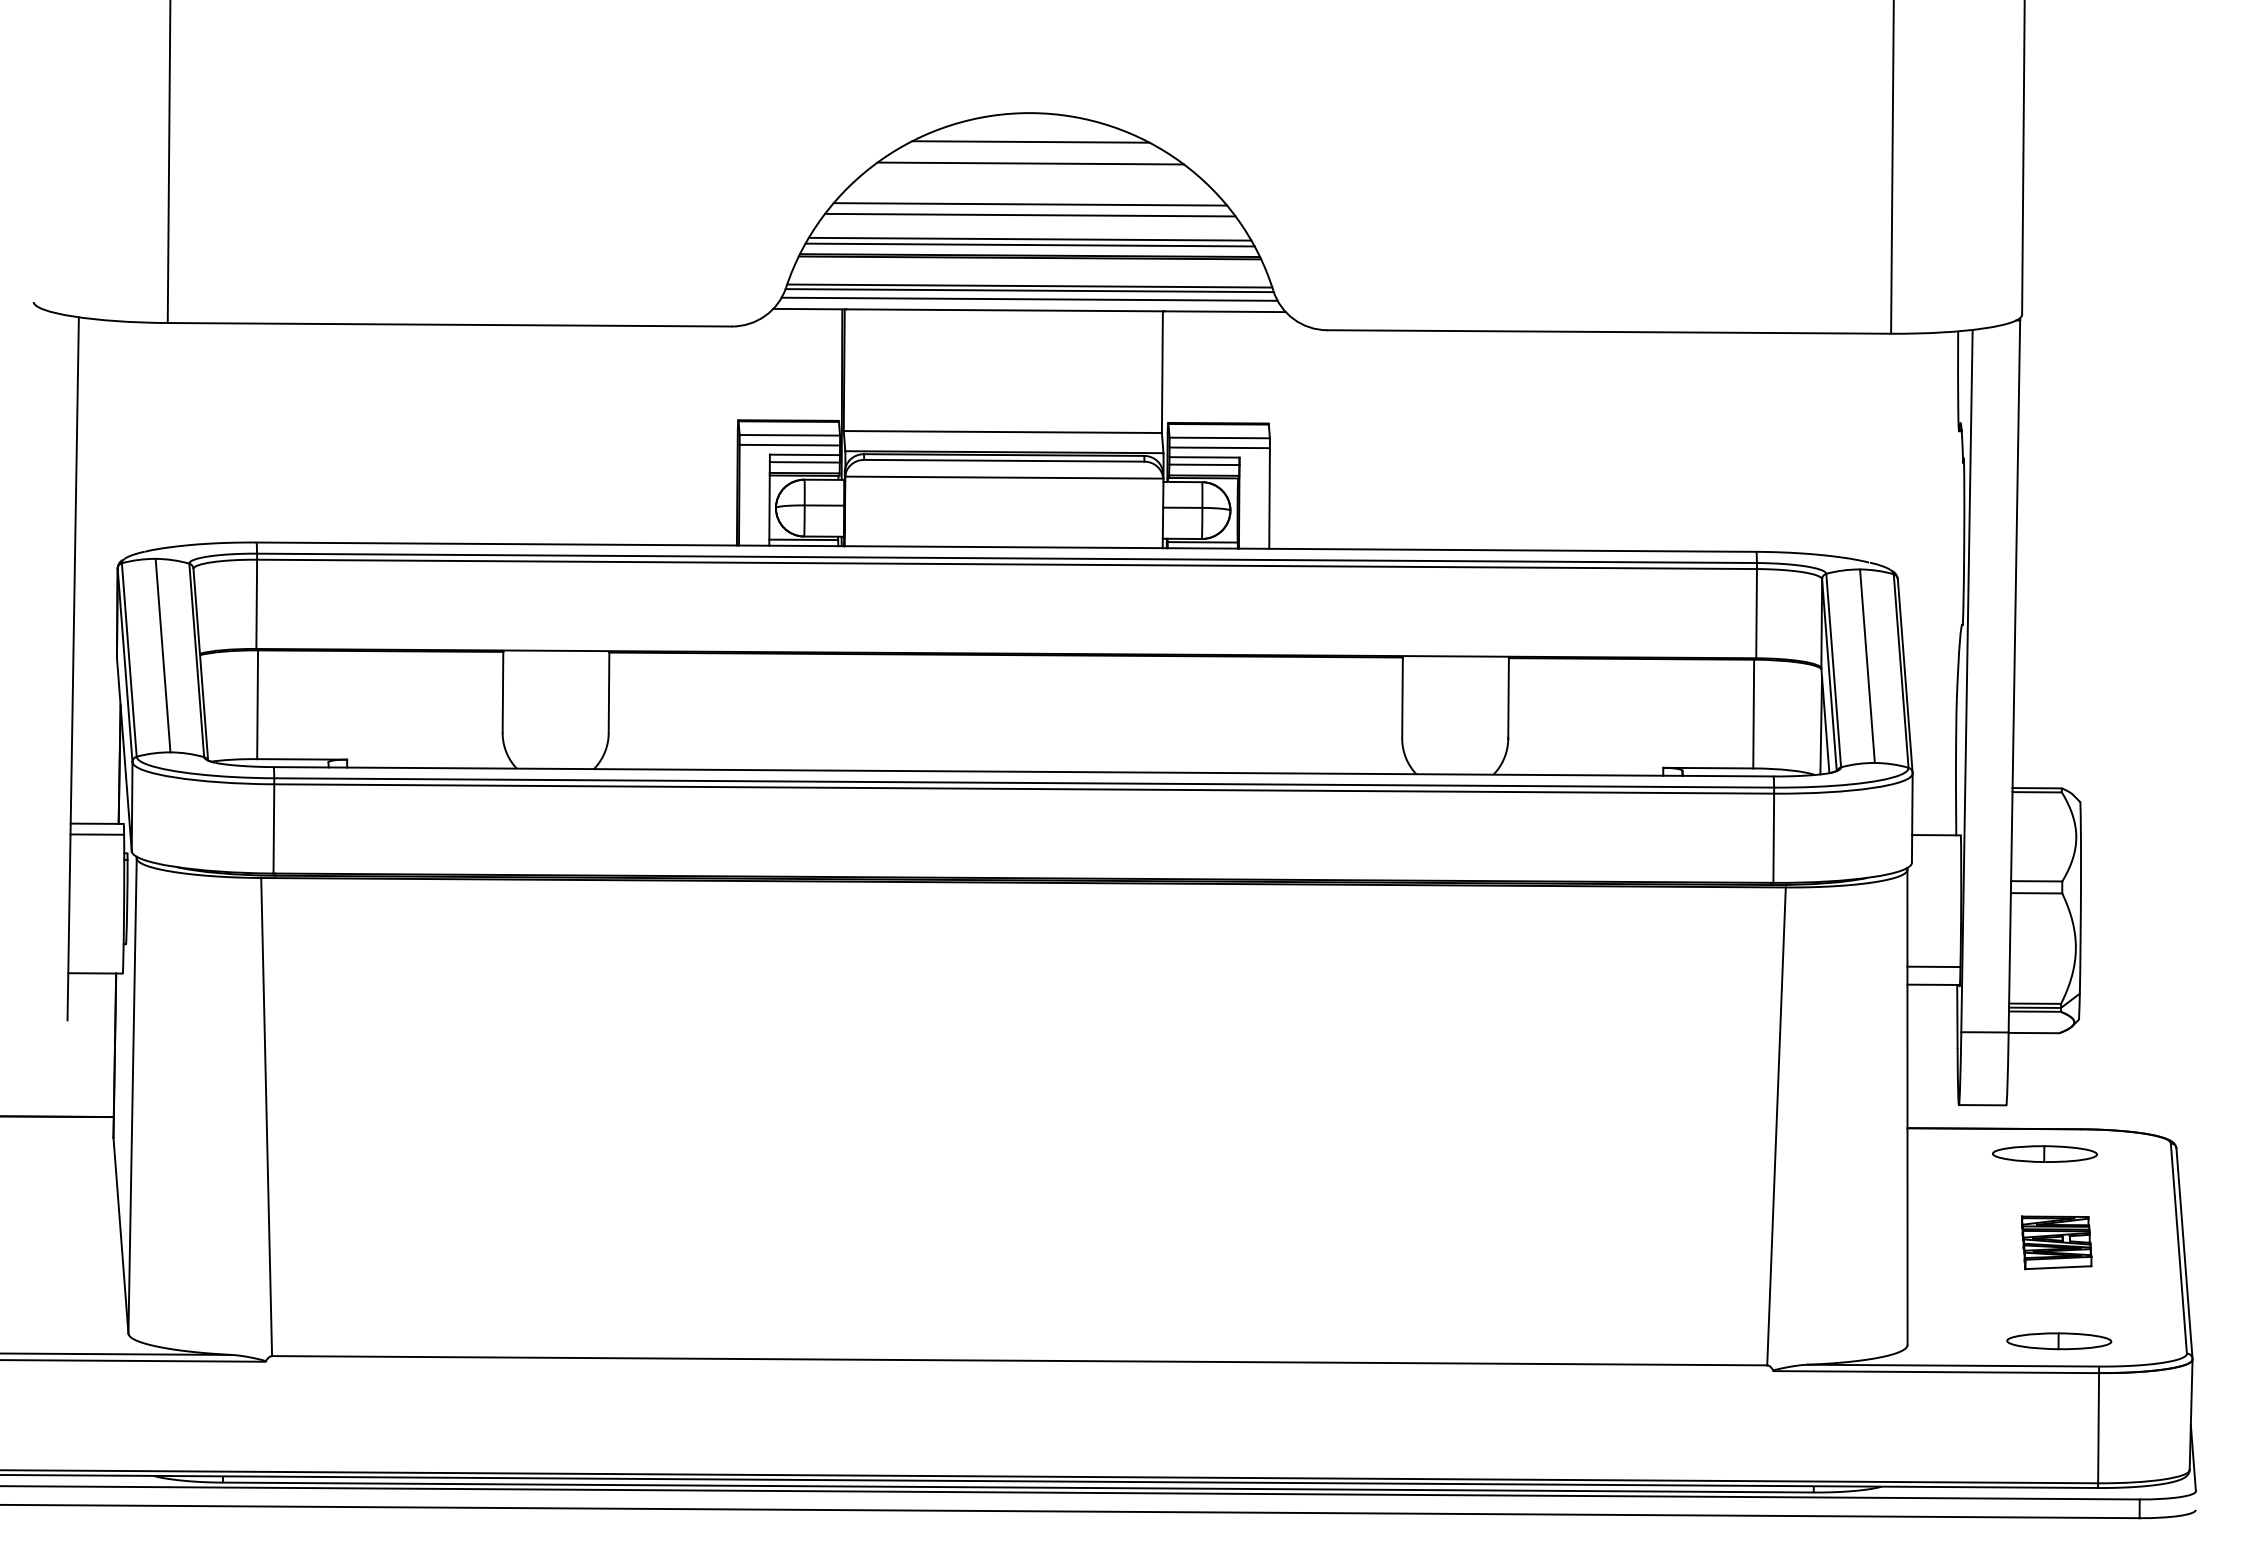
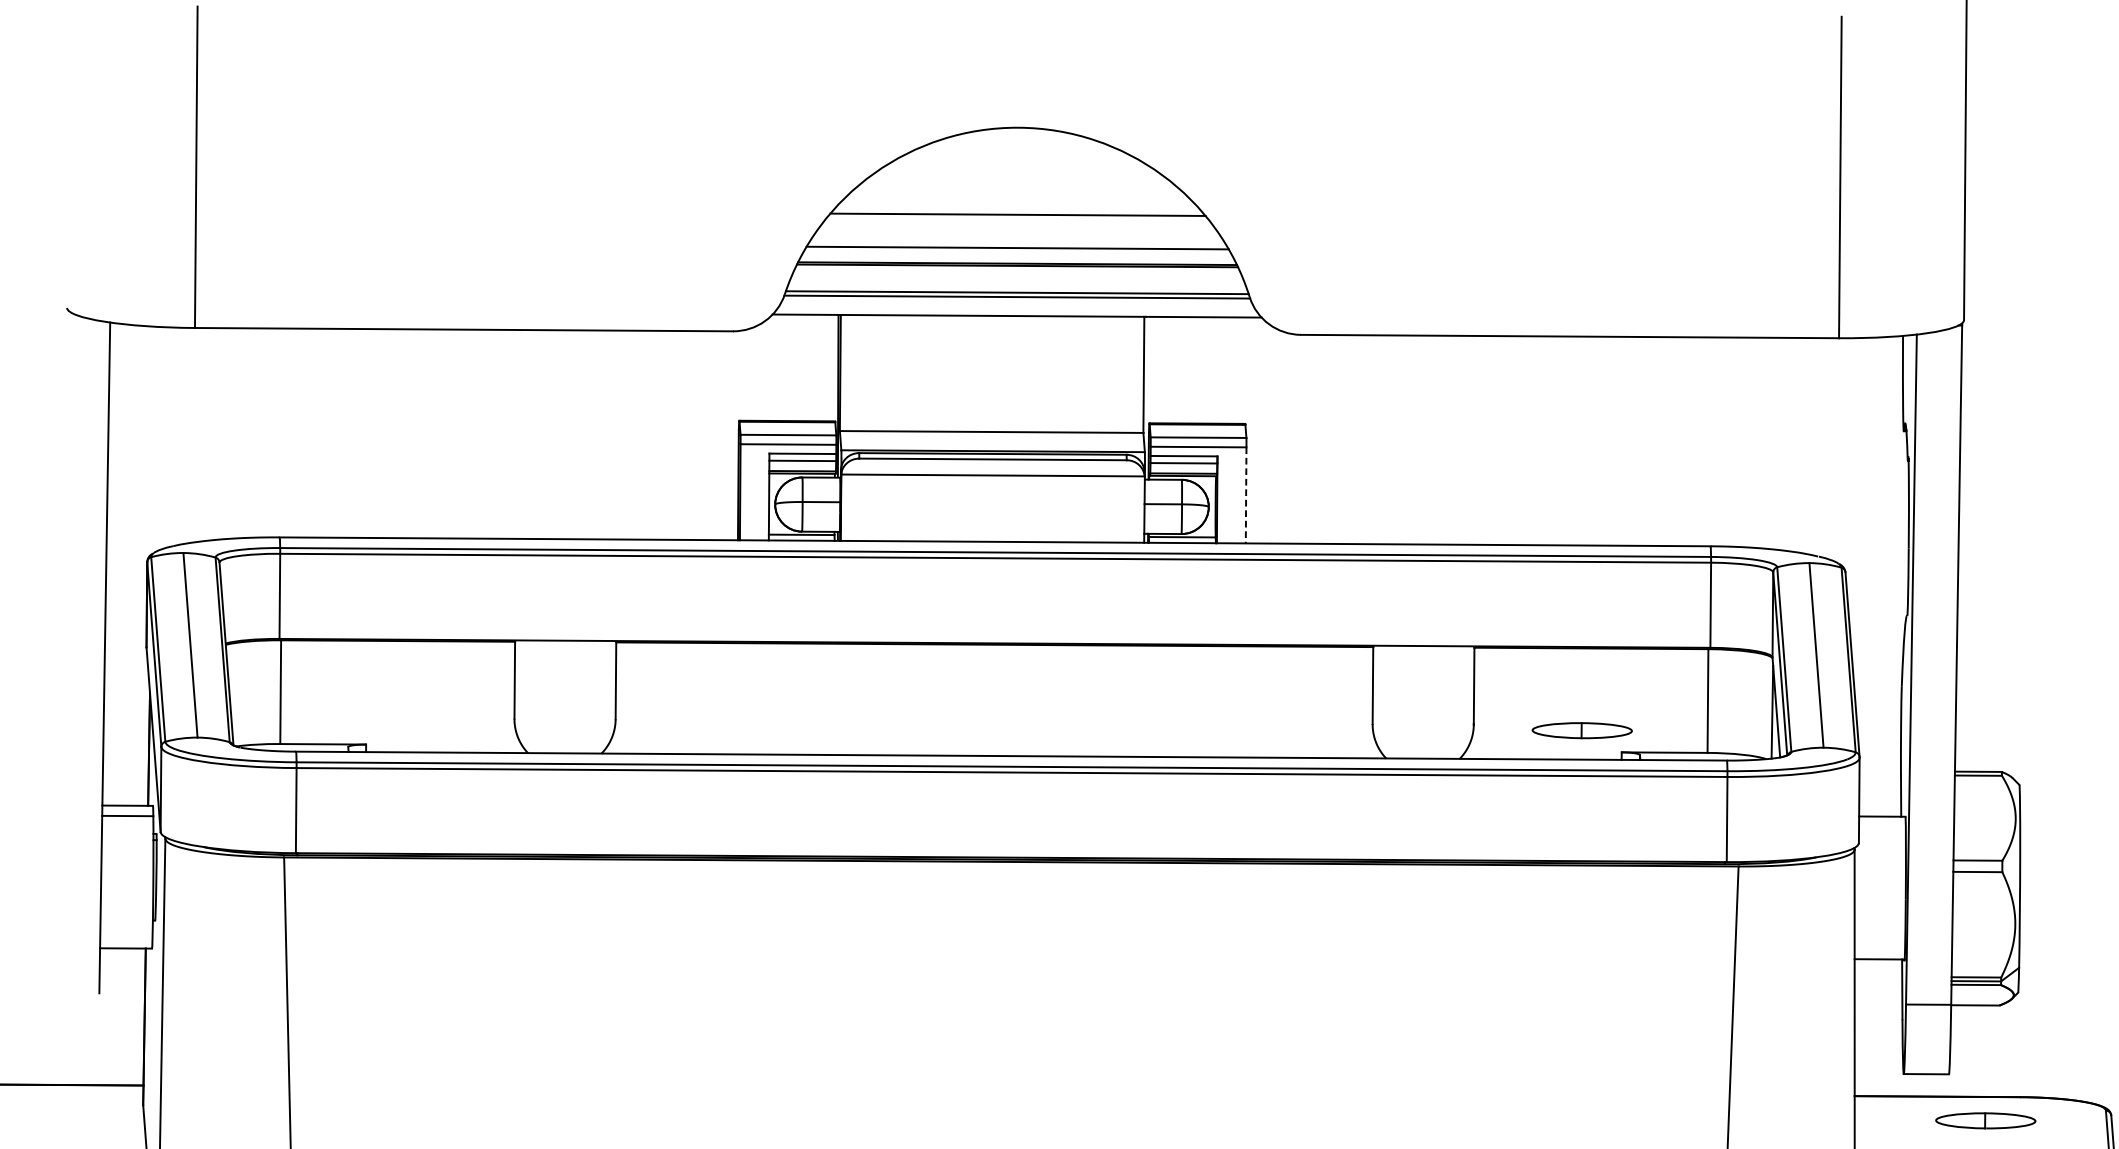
line: (1030, 141) -> (1018, 154), removed
line: (1030, 163) -> (1018, 175), removed
line: (1030, 214) -> (1018, 224), removed
line: (1029, 244) -> (1017, 253), removed
line: (1029, 298) -> (1017, 304), removed
line: (1269, 498) -> (1246, 495), solid -> dashed
part: (1621, 744) -> (1581, 730), added
line: (1933, 966) -> (1879, 941), removed

